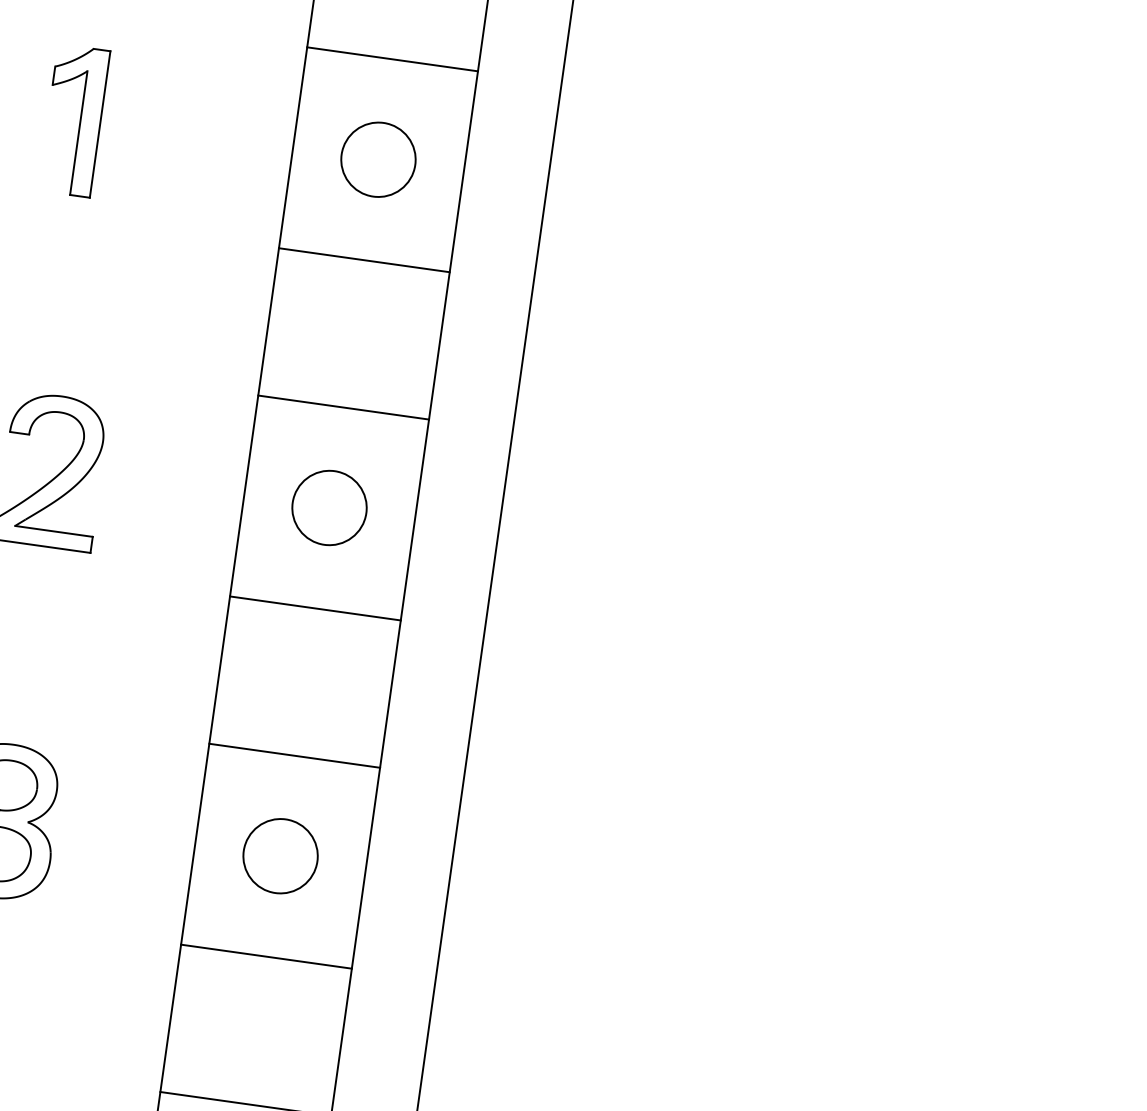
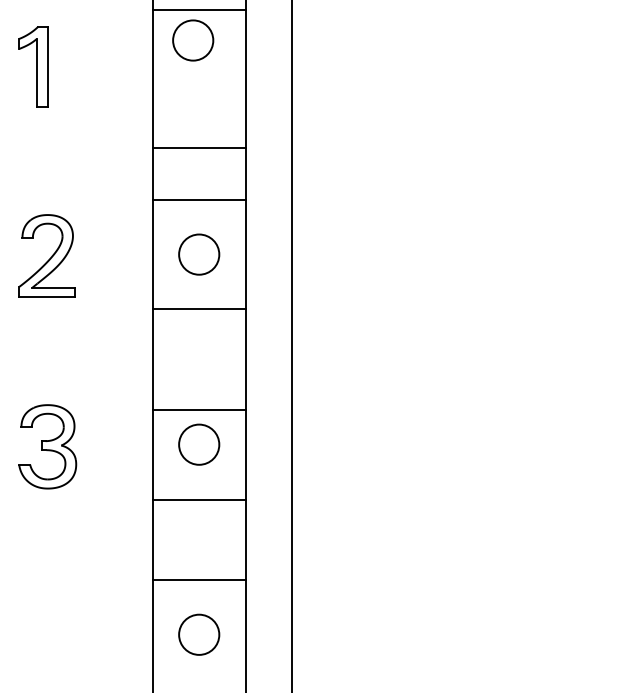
circle: (379, 159) -> (193, 40), moved
line: (363, 260) -> (198, 148), moved
line: (293, 754) -> (198, 409), moved

